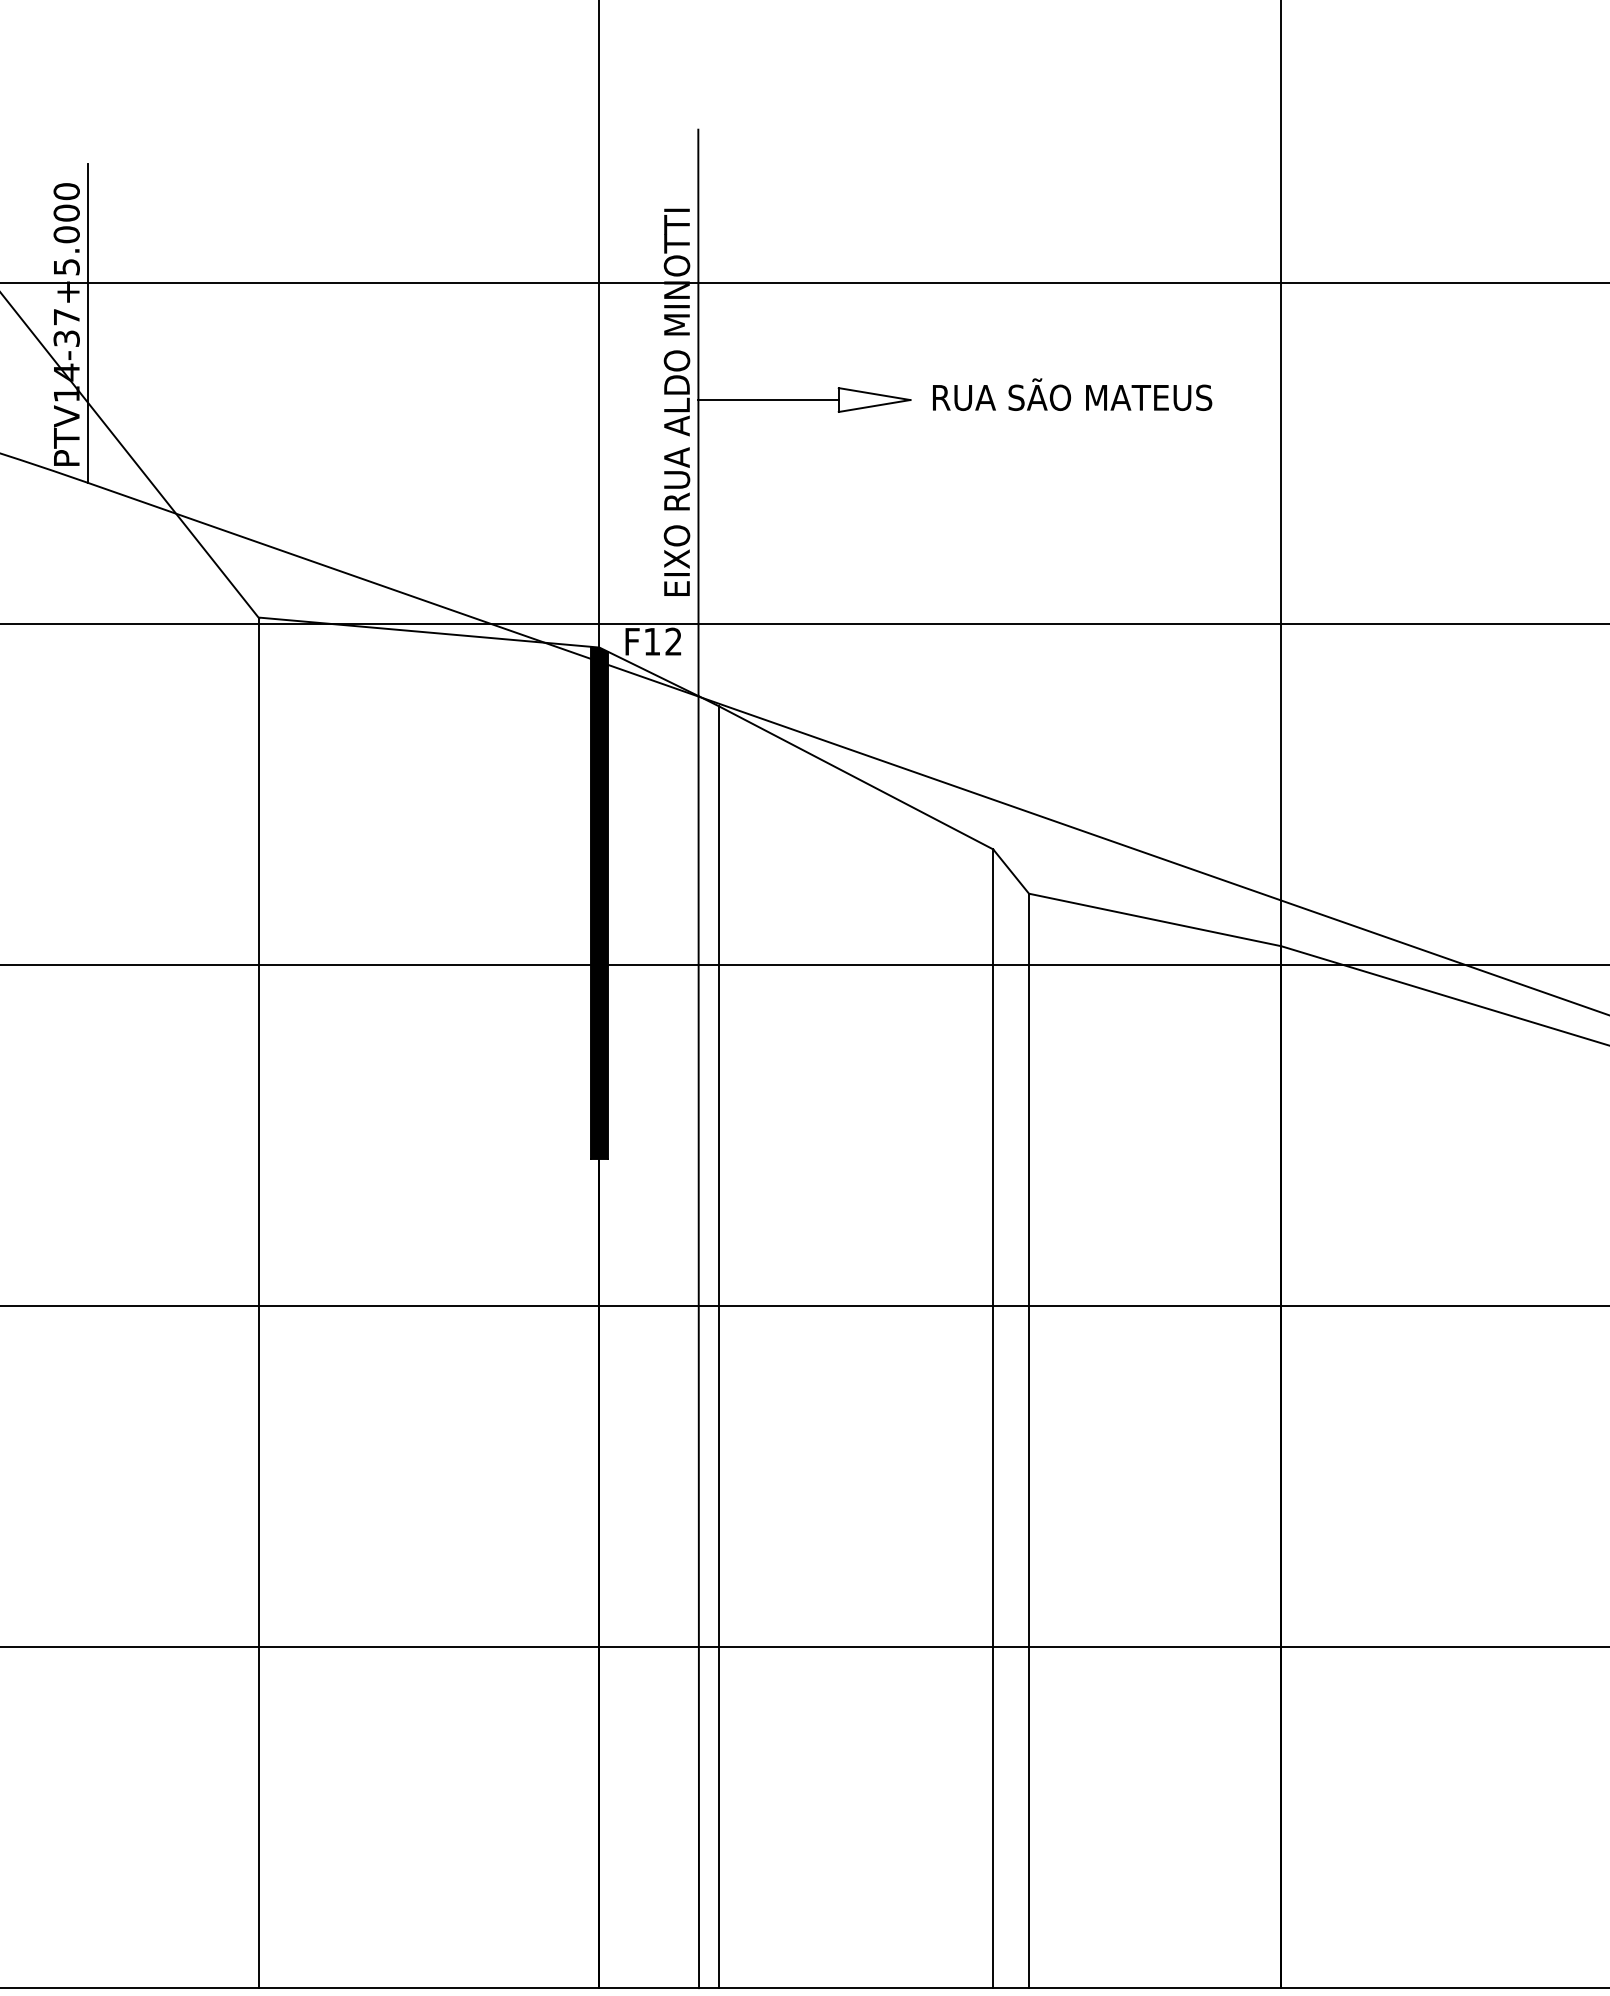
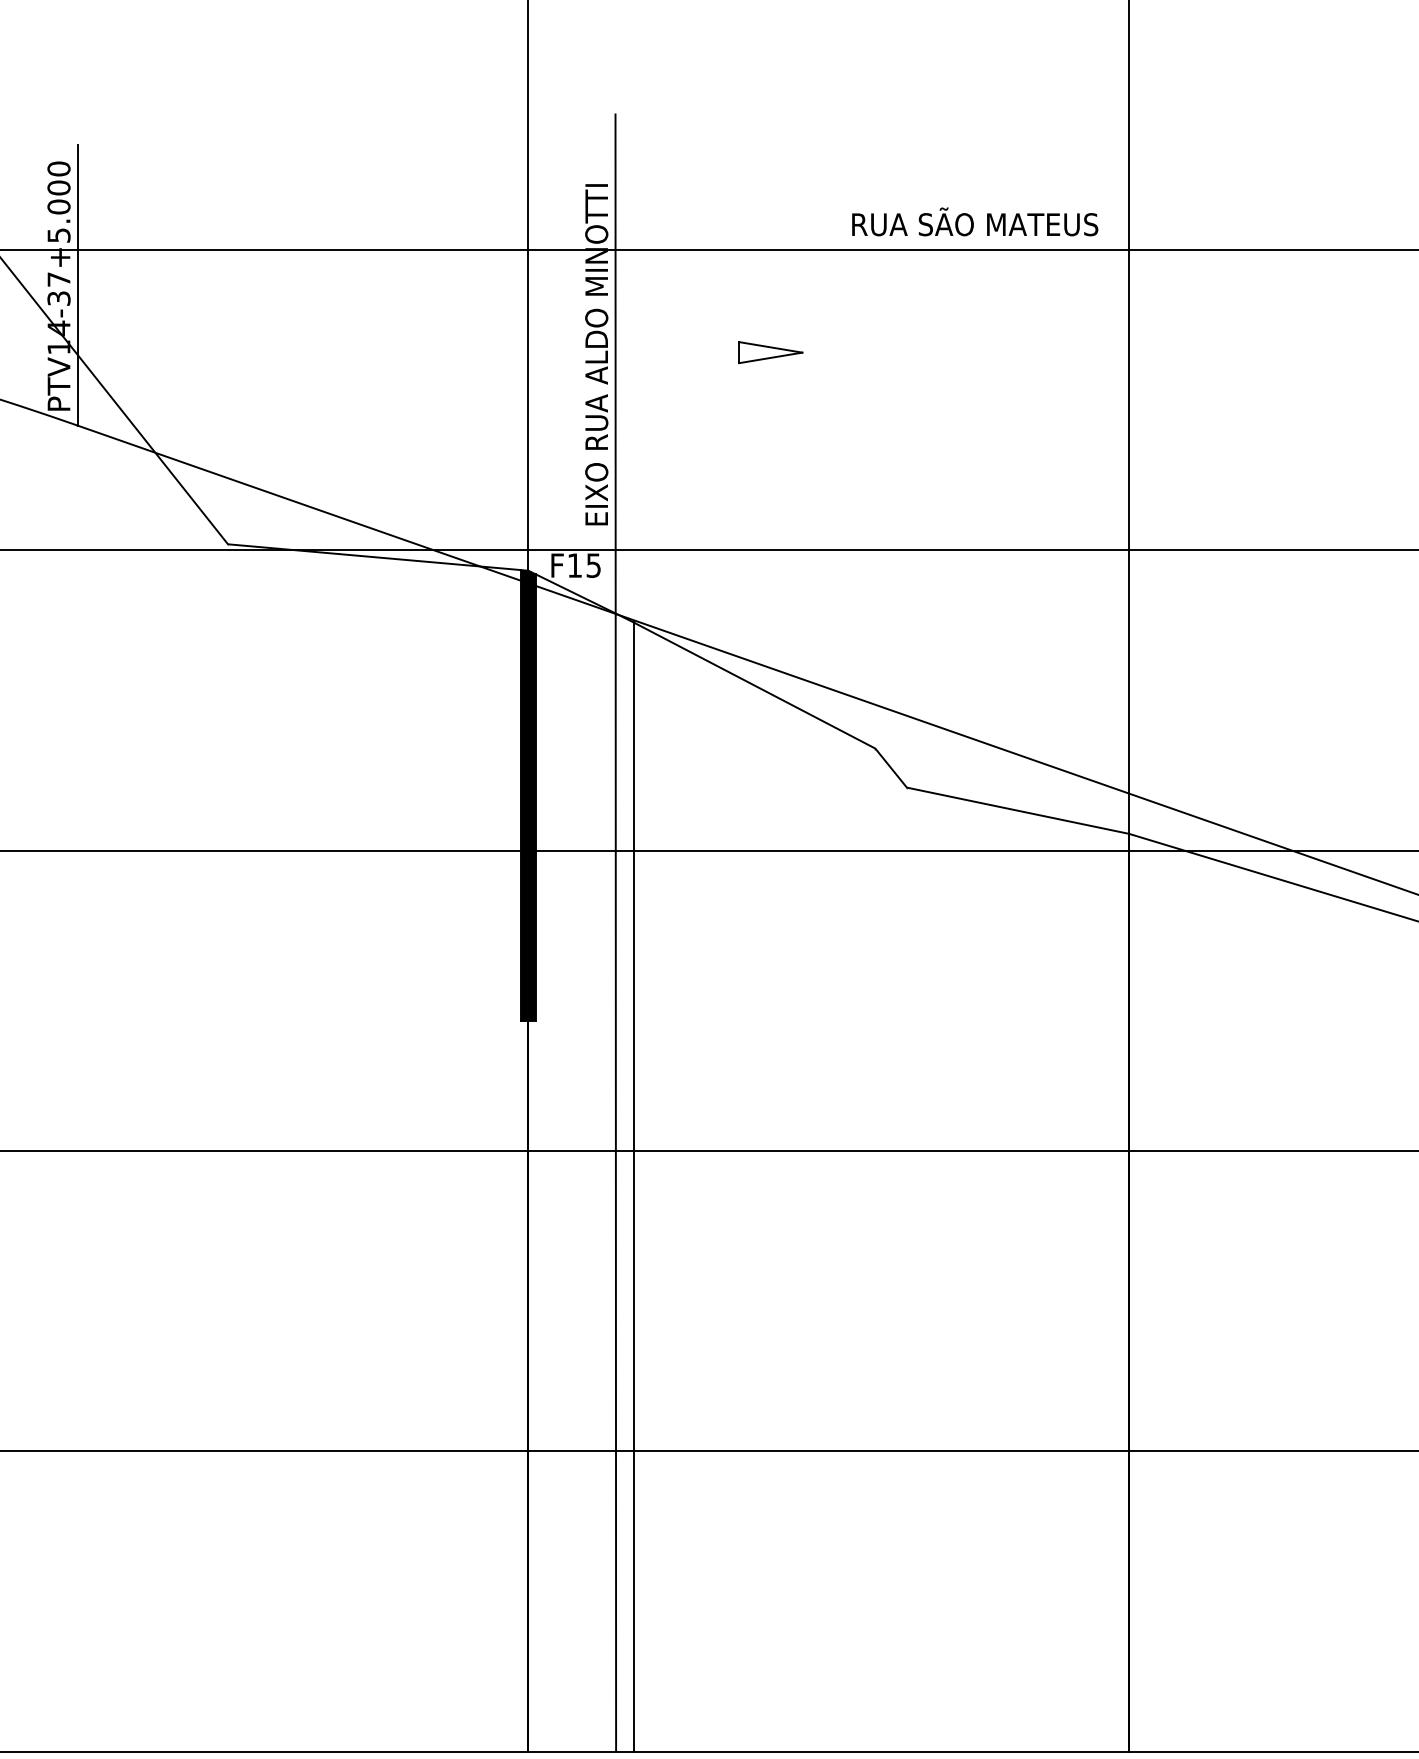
text: (1072, 394) -> (975, 221), moved
line: (768, 400) -> (677, 353), removed
text: (673, 641) -> (593, 565), F12 -> F15
line: (258, 1302) -> (227, 1147), removed
line: (993, 1418) -> (875, 1250), removed
line: (1029, 1440) -> (907, 1269), removed

